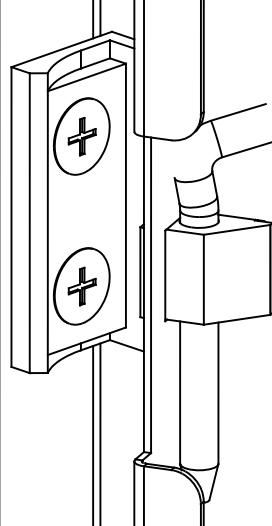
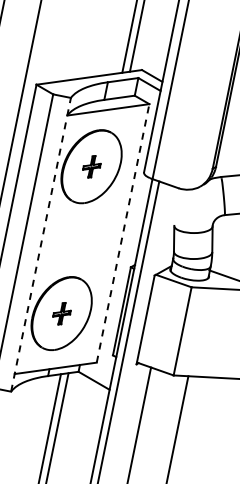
part: (81, 136) -> (91, 166), size x0.6
line: (125, 195) -> (122, 233), solid -> dashed
line: (47, 223) -> (40, 245), solid -> dashed
part: (81, 286) -> (61, 313), size x0.6

